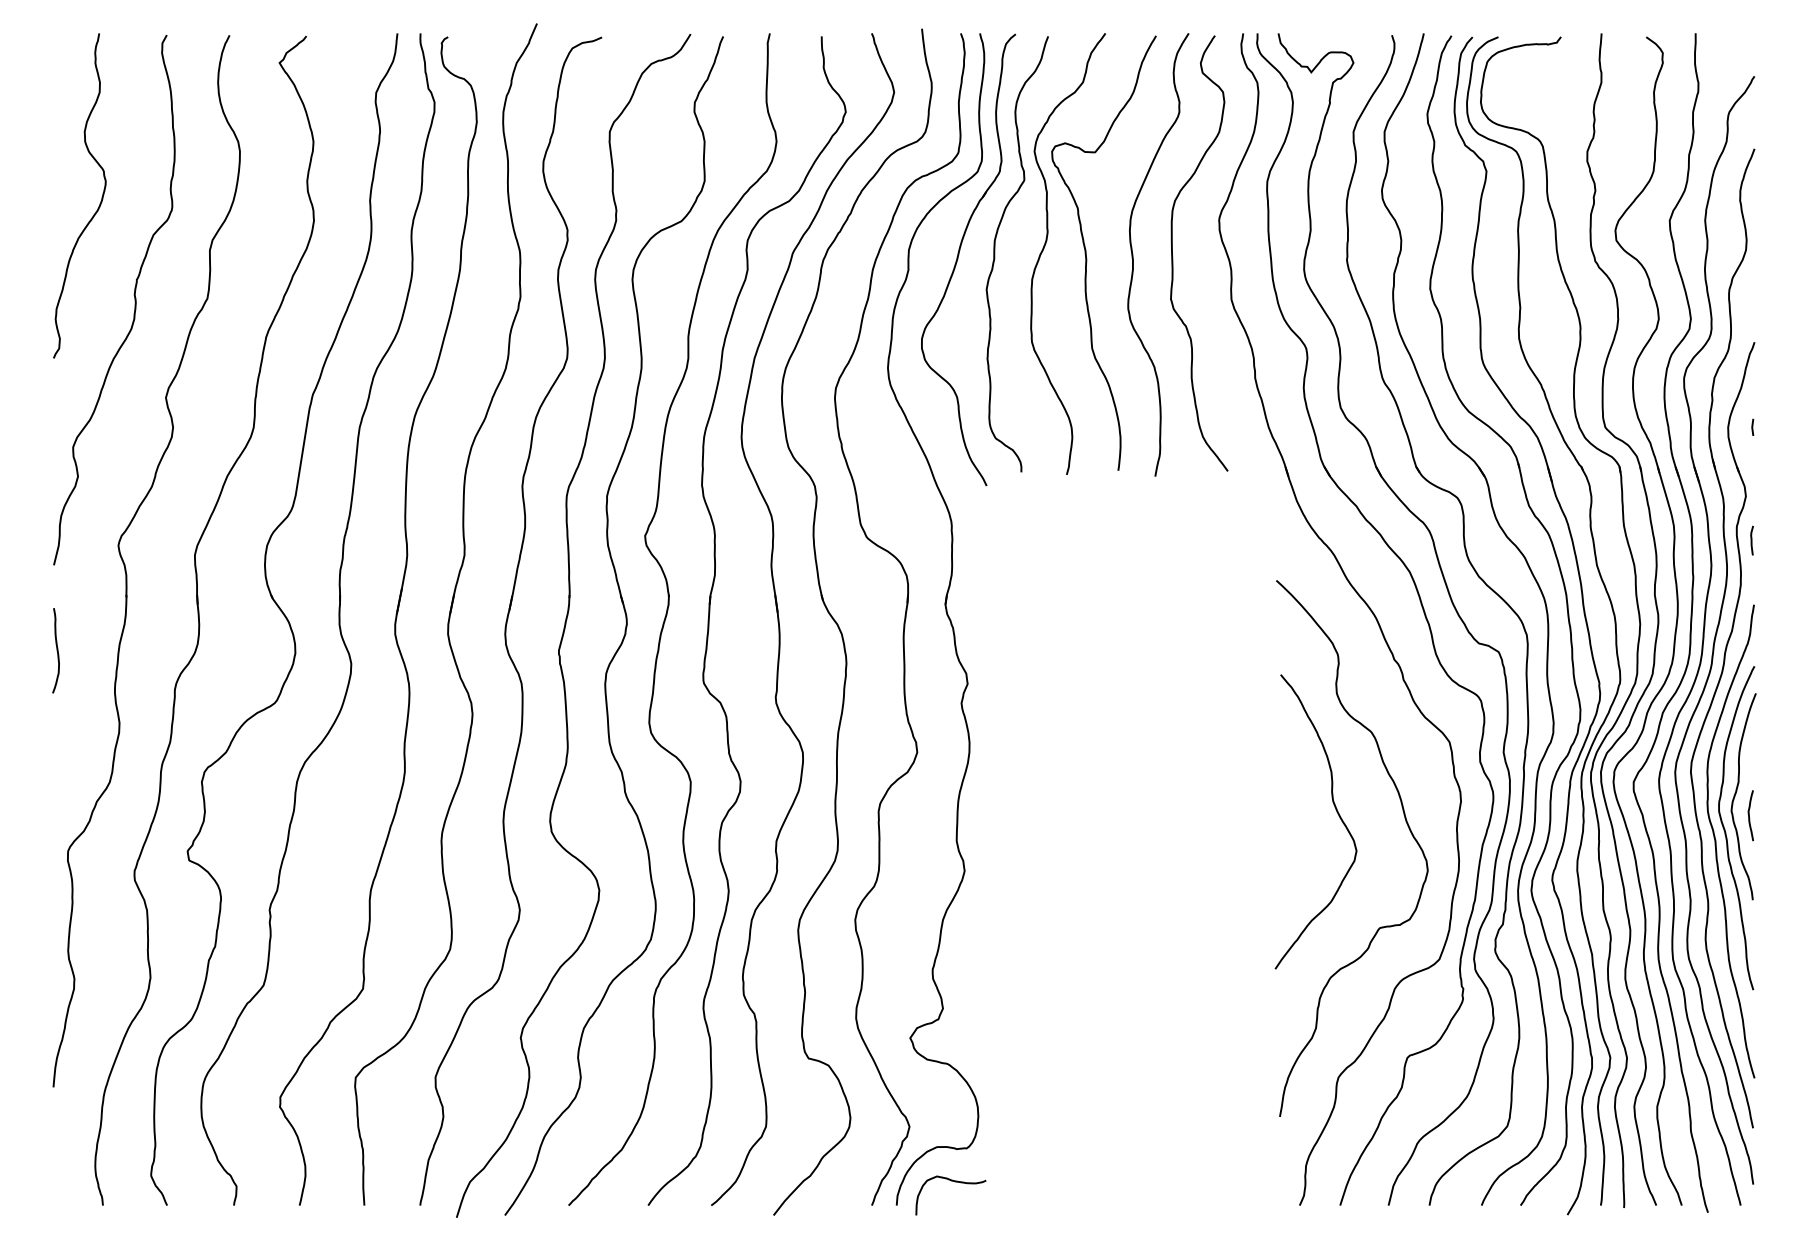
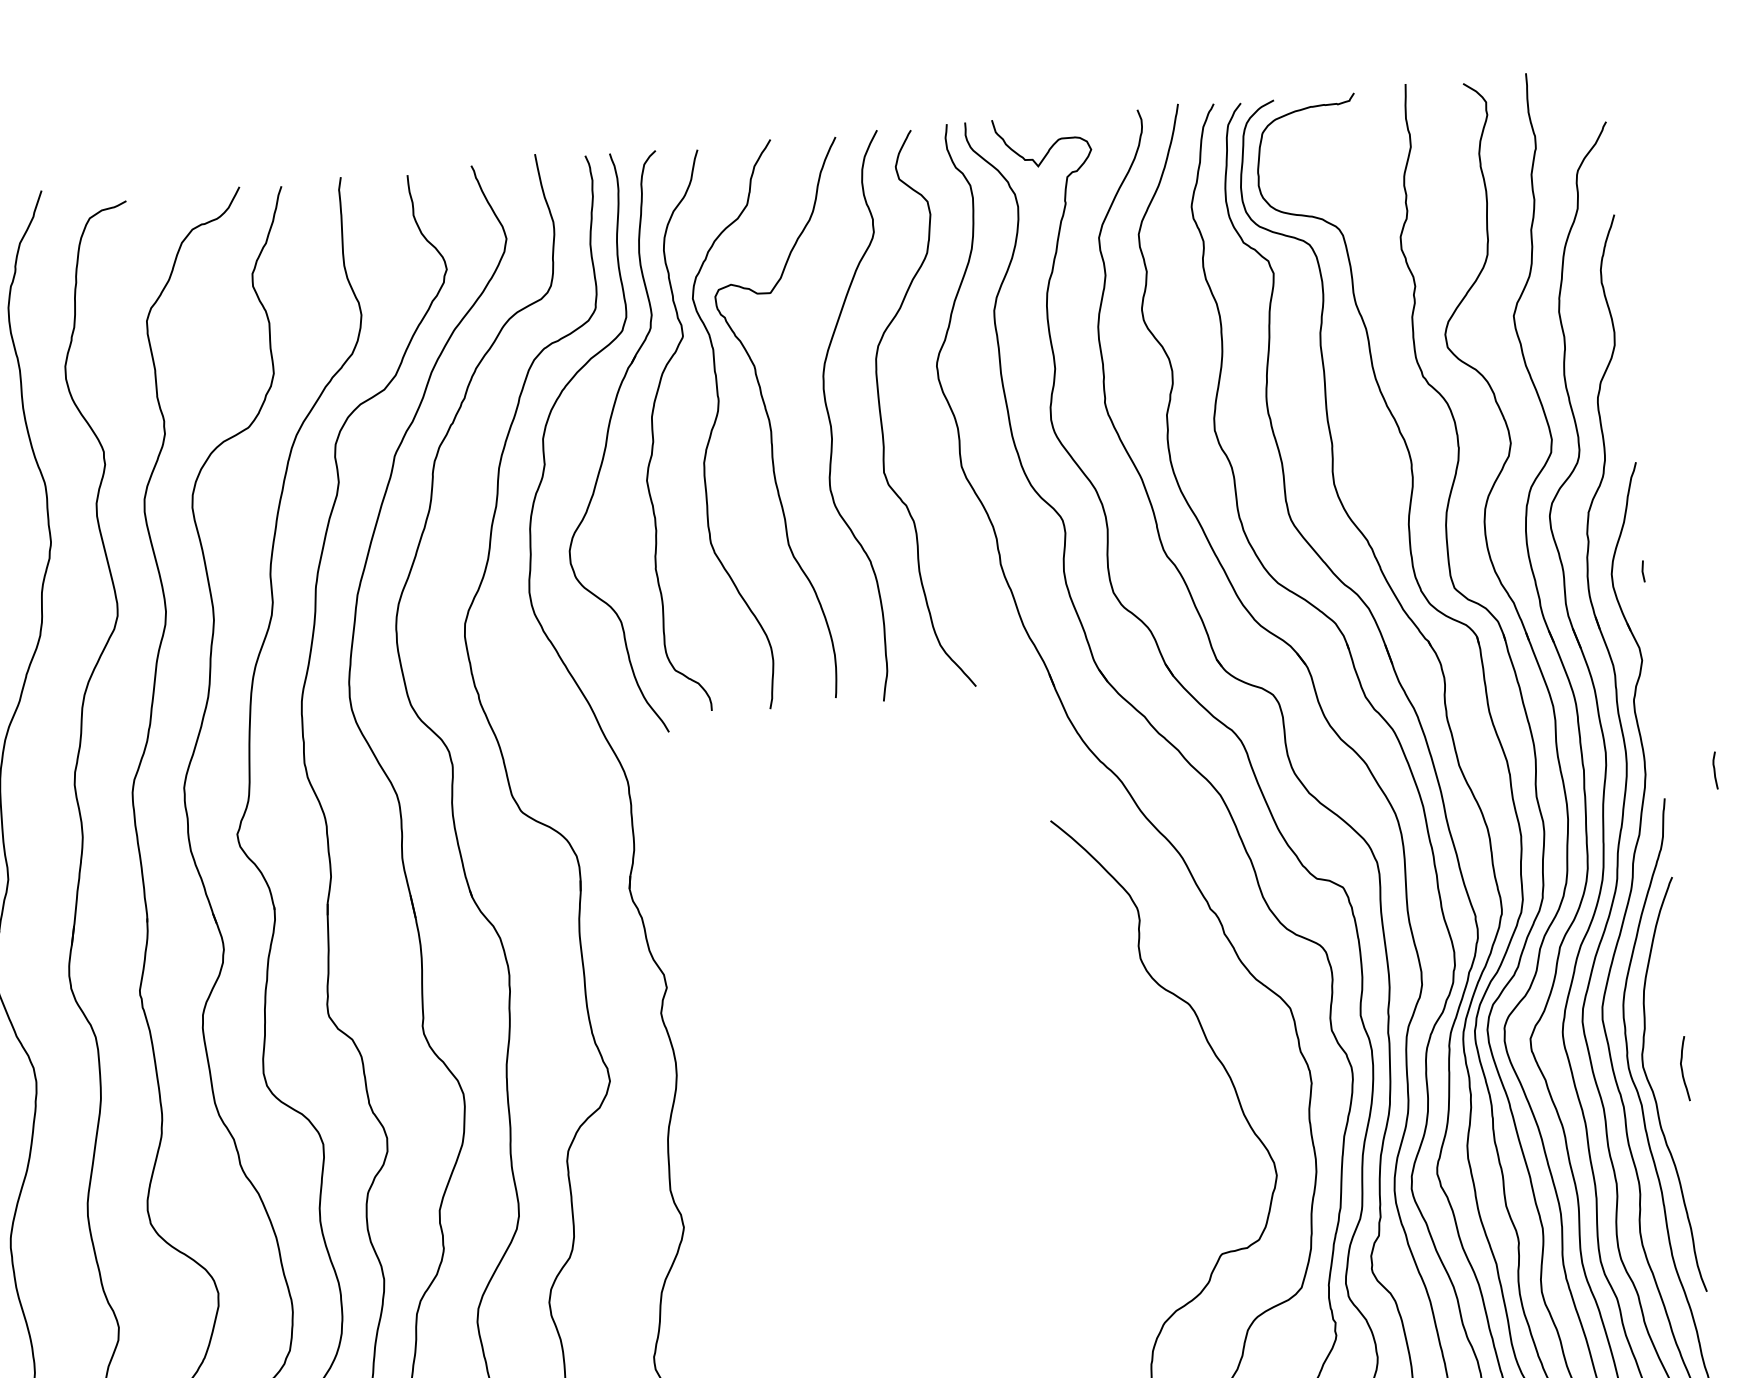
line: (1751, 540) -> (1714, 770), moved
curve: (1736, 794) -> (1663, 1043), removed
curve: (1336, 812) -> (1153, 1111), removed

